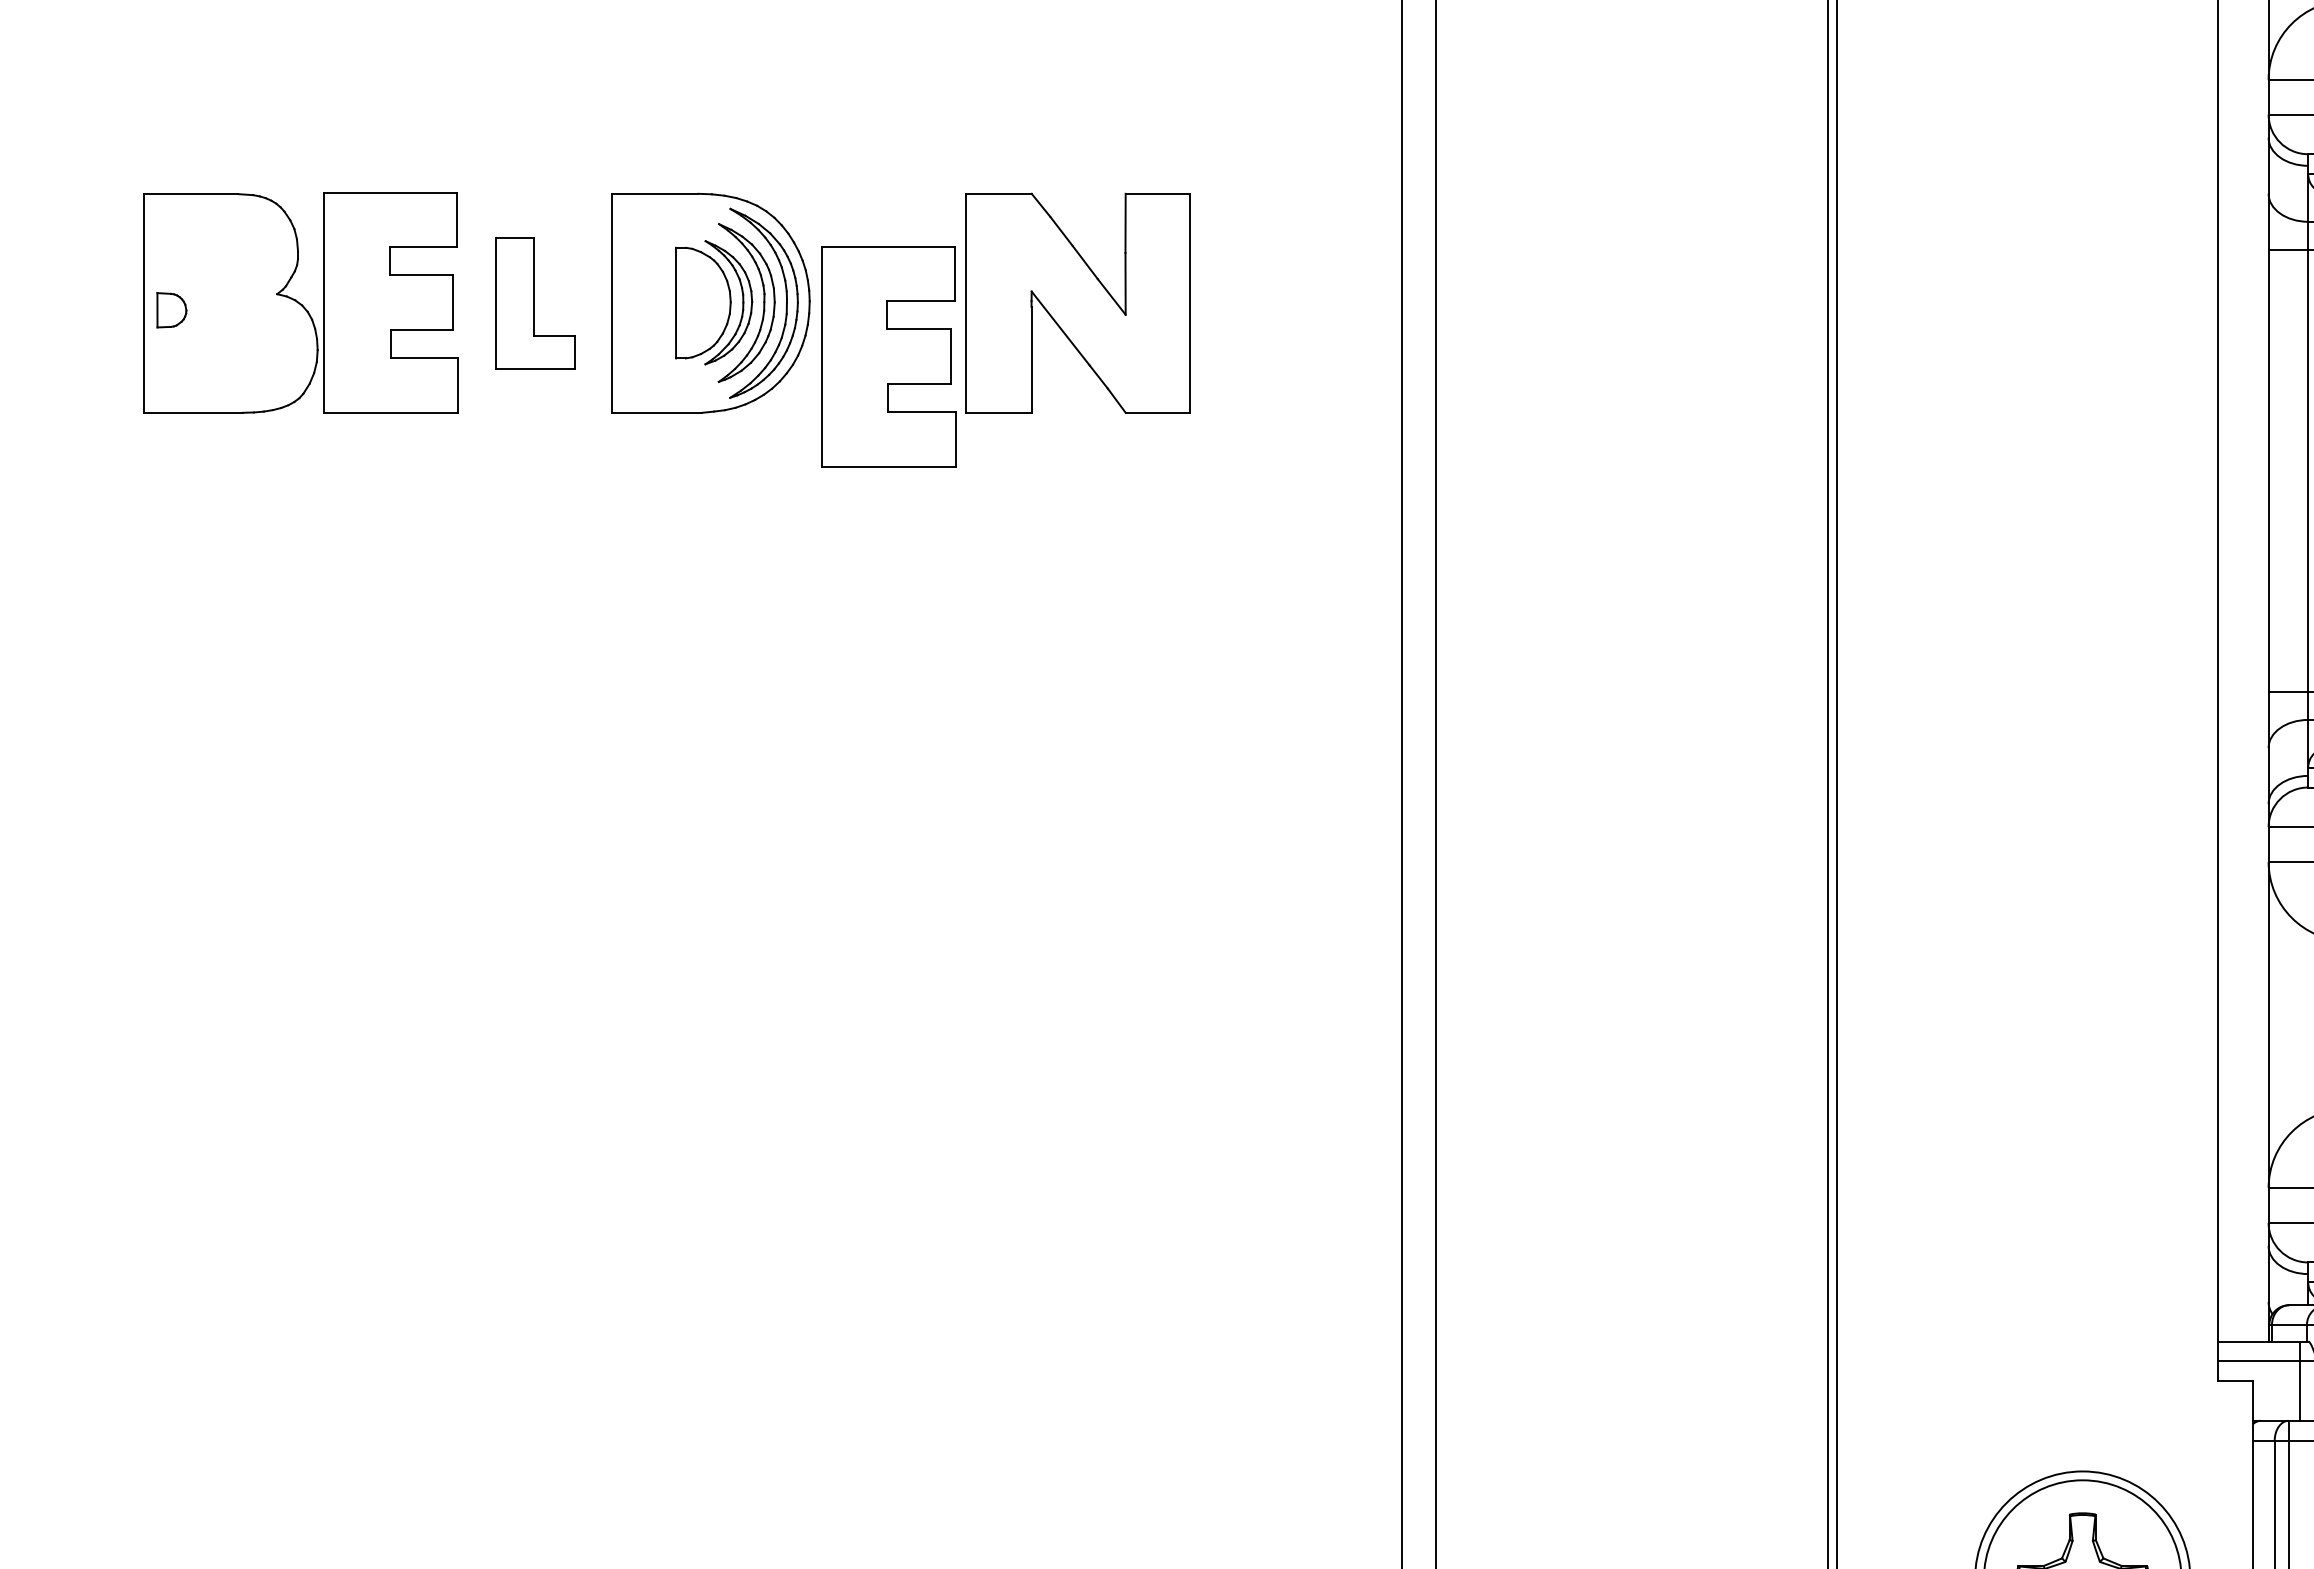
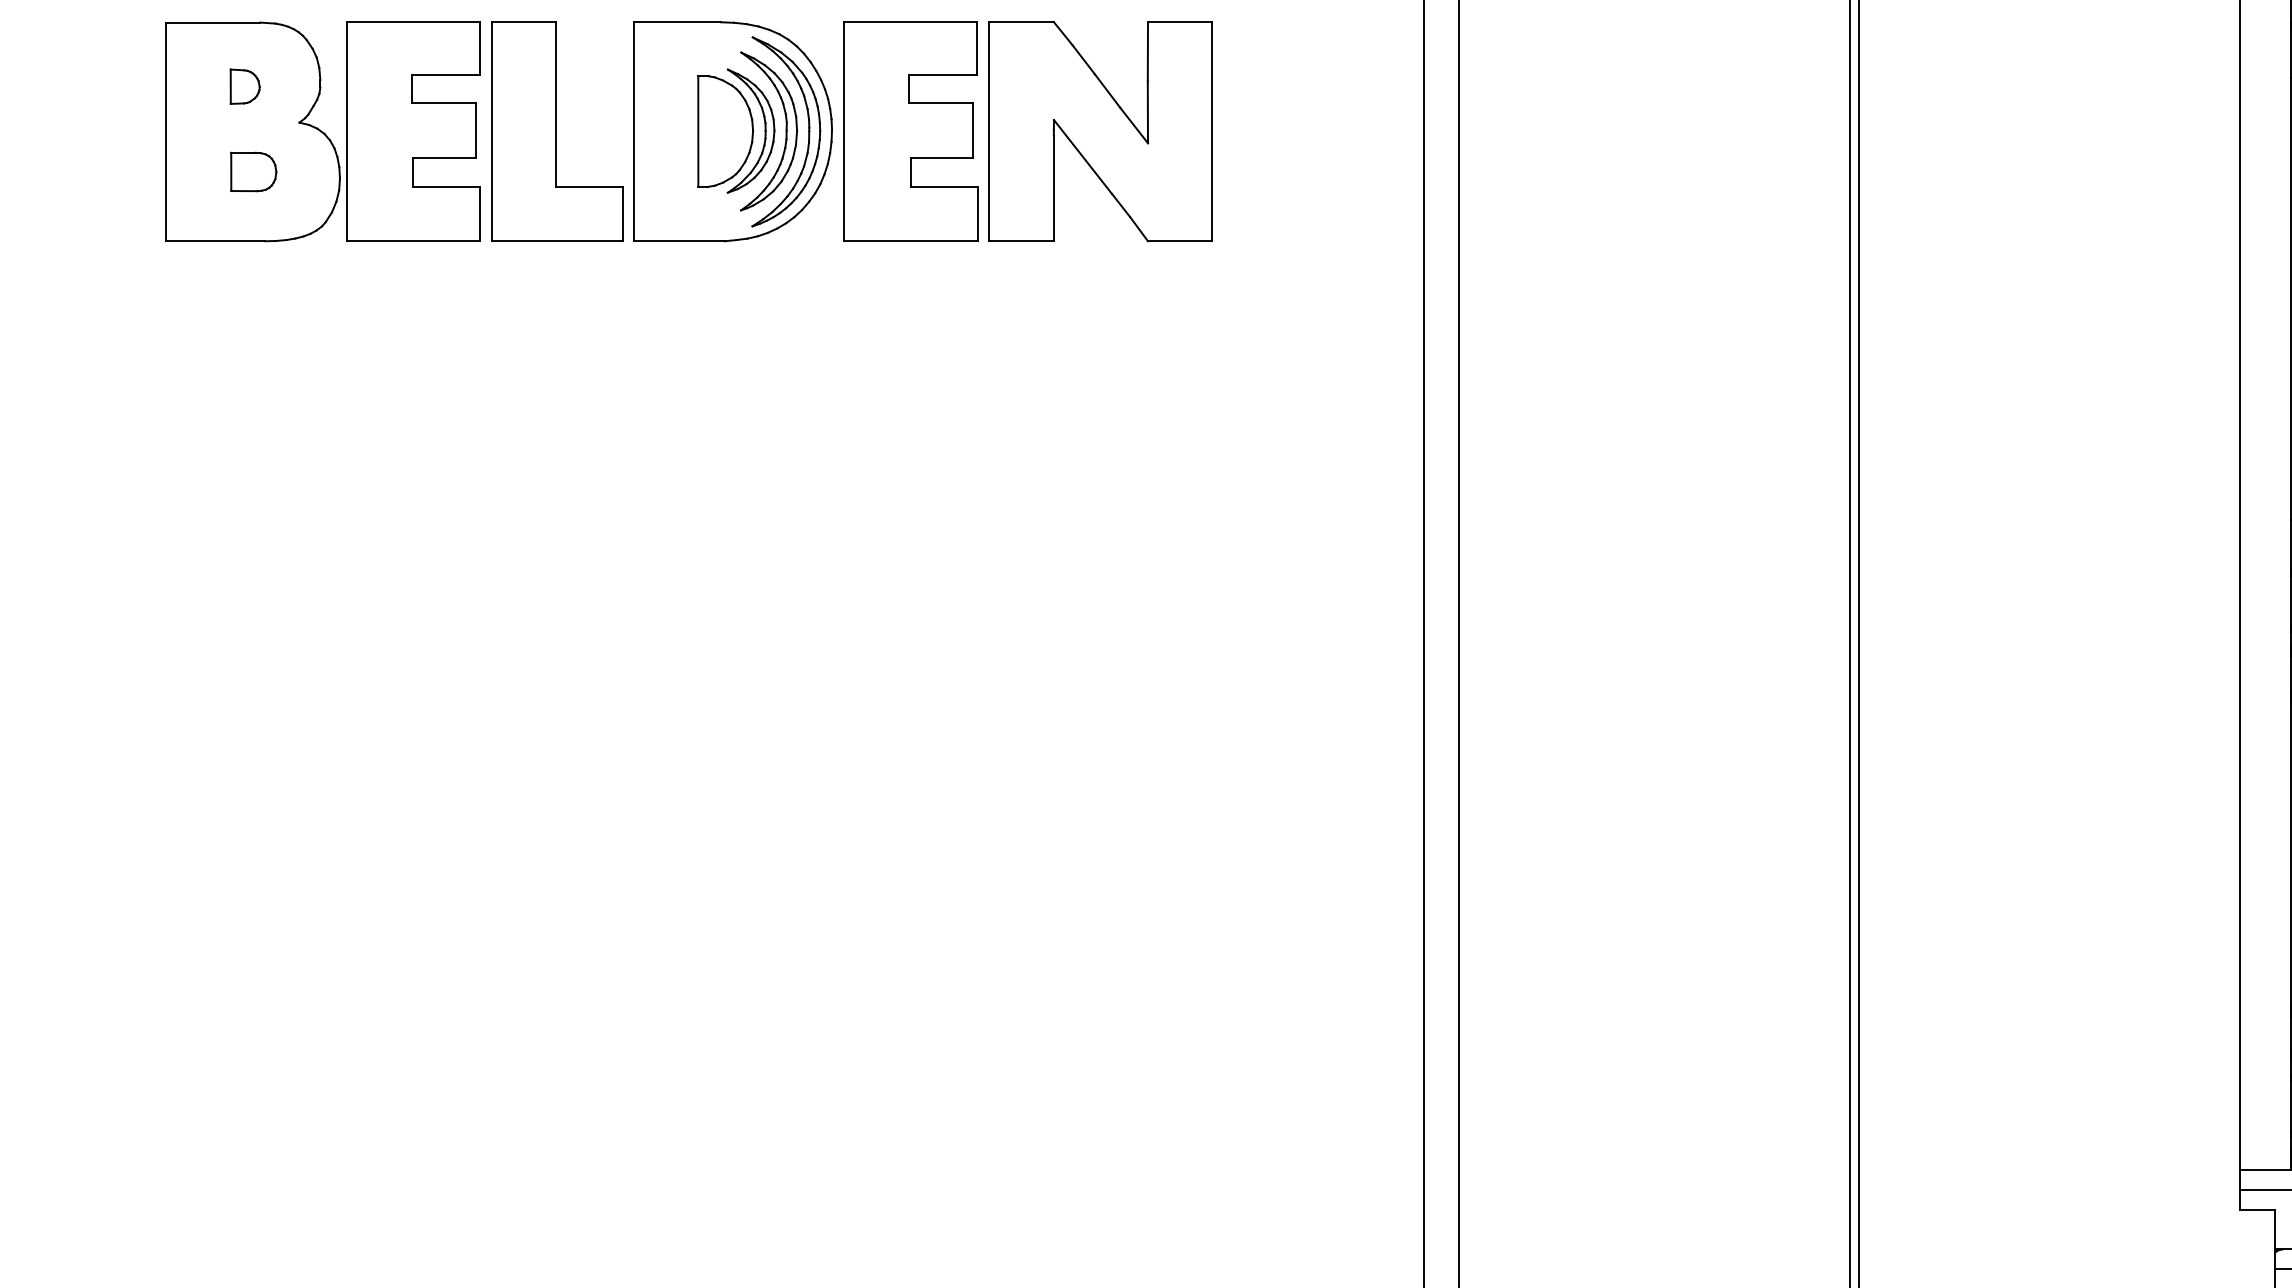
part: (535, 303) -> (557, 131), size x1.67
part: (171, 310) -> (244, 86), moved
part: (231, 343) -> (253, 171), added
part: (888, 356) -> (910, 130), moved

